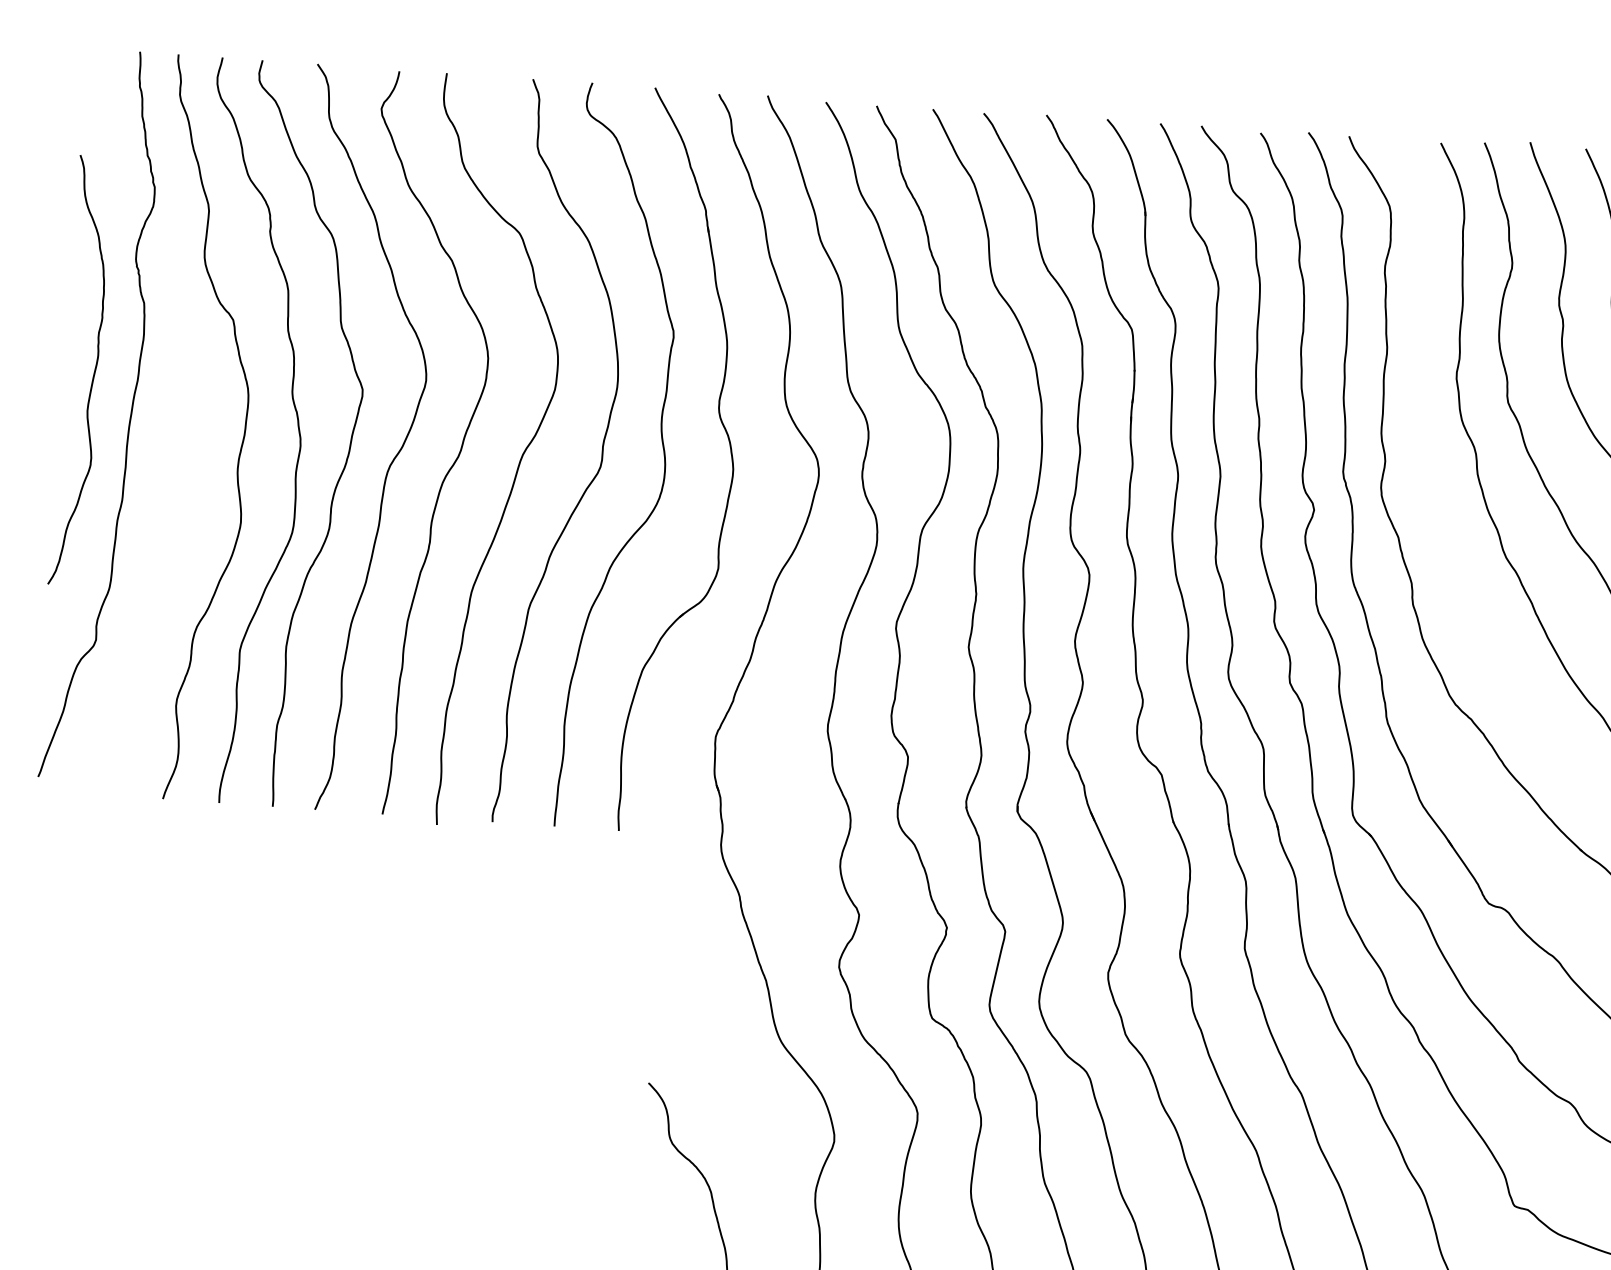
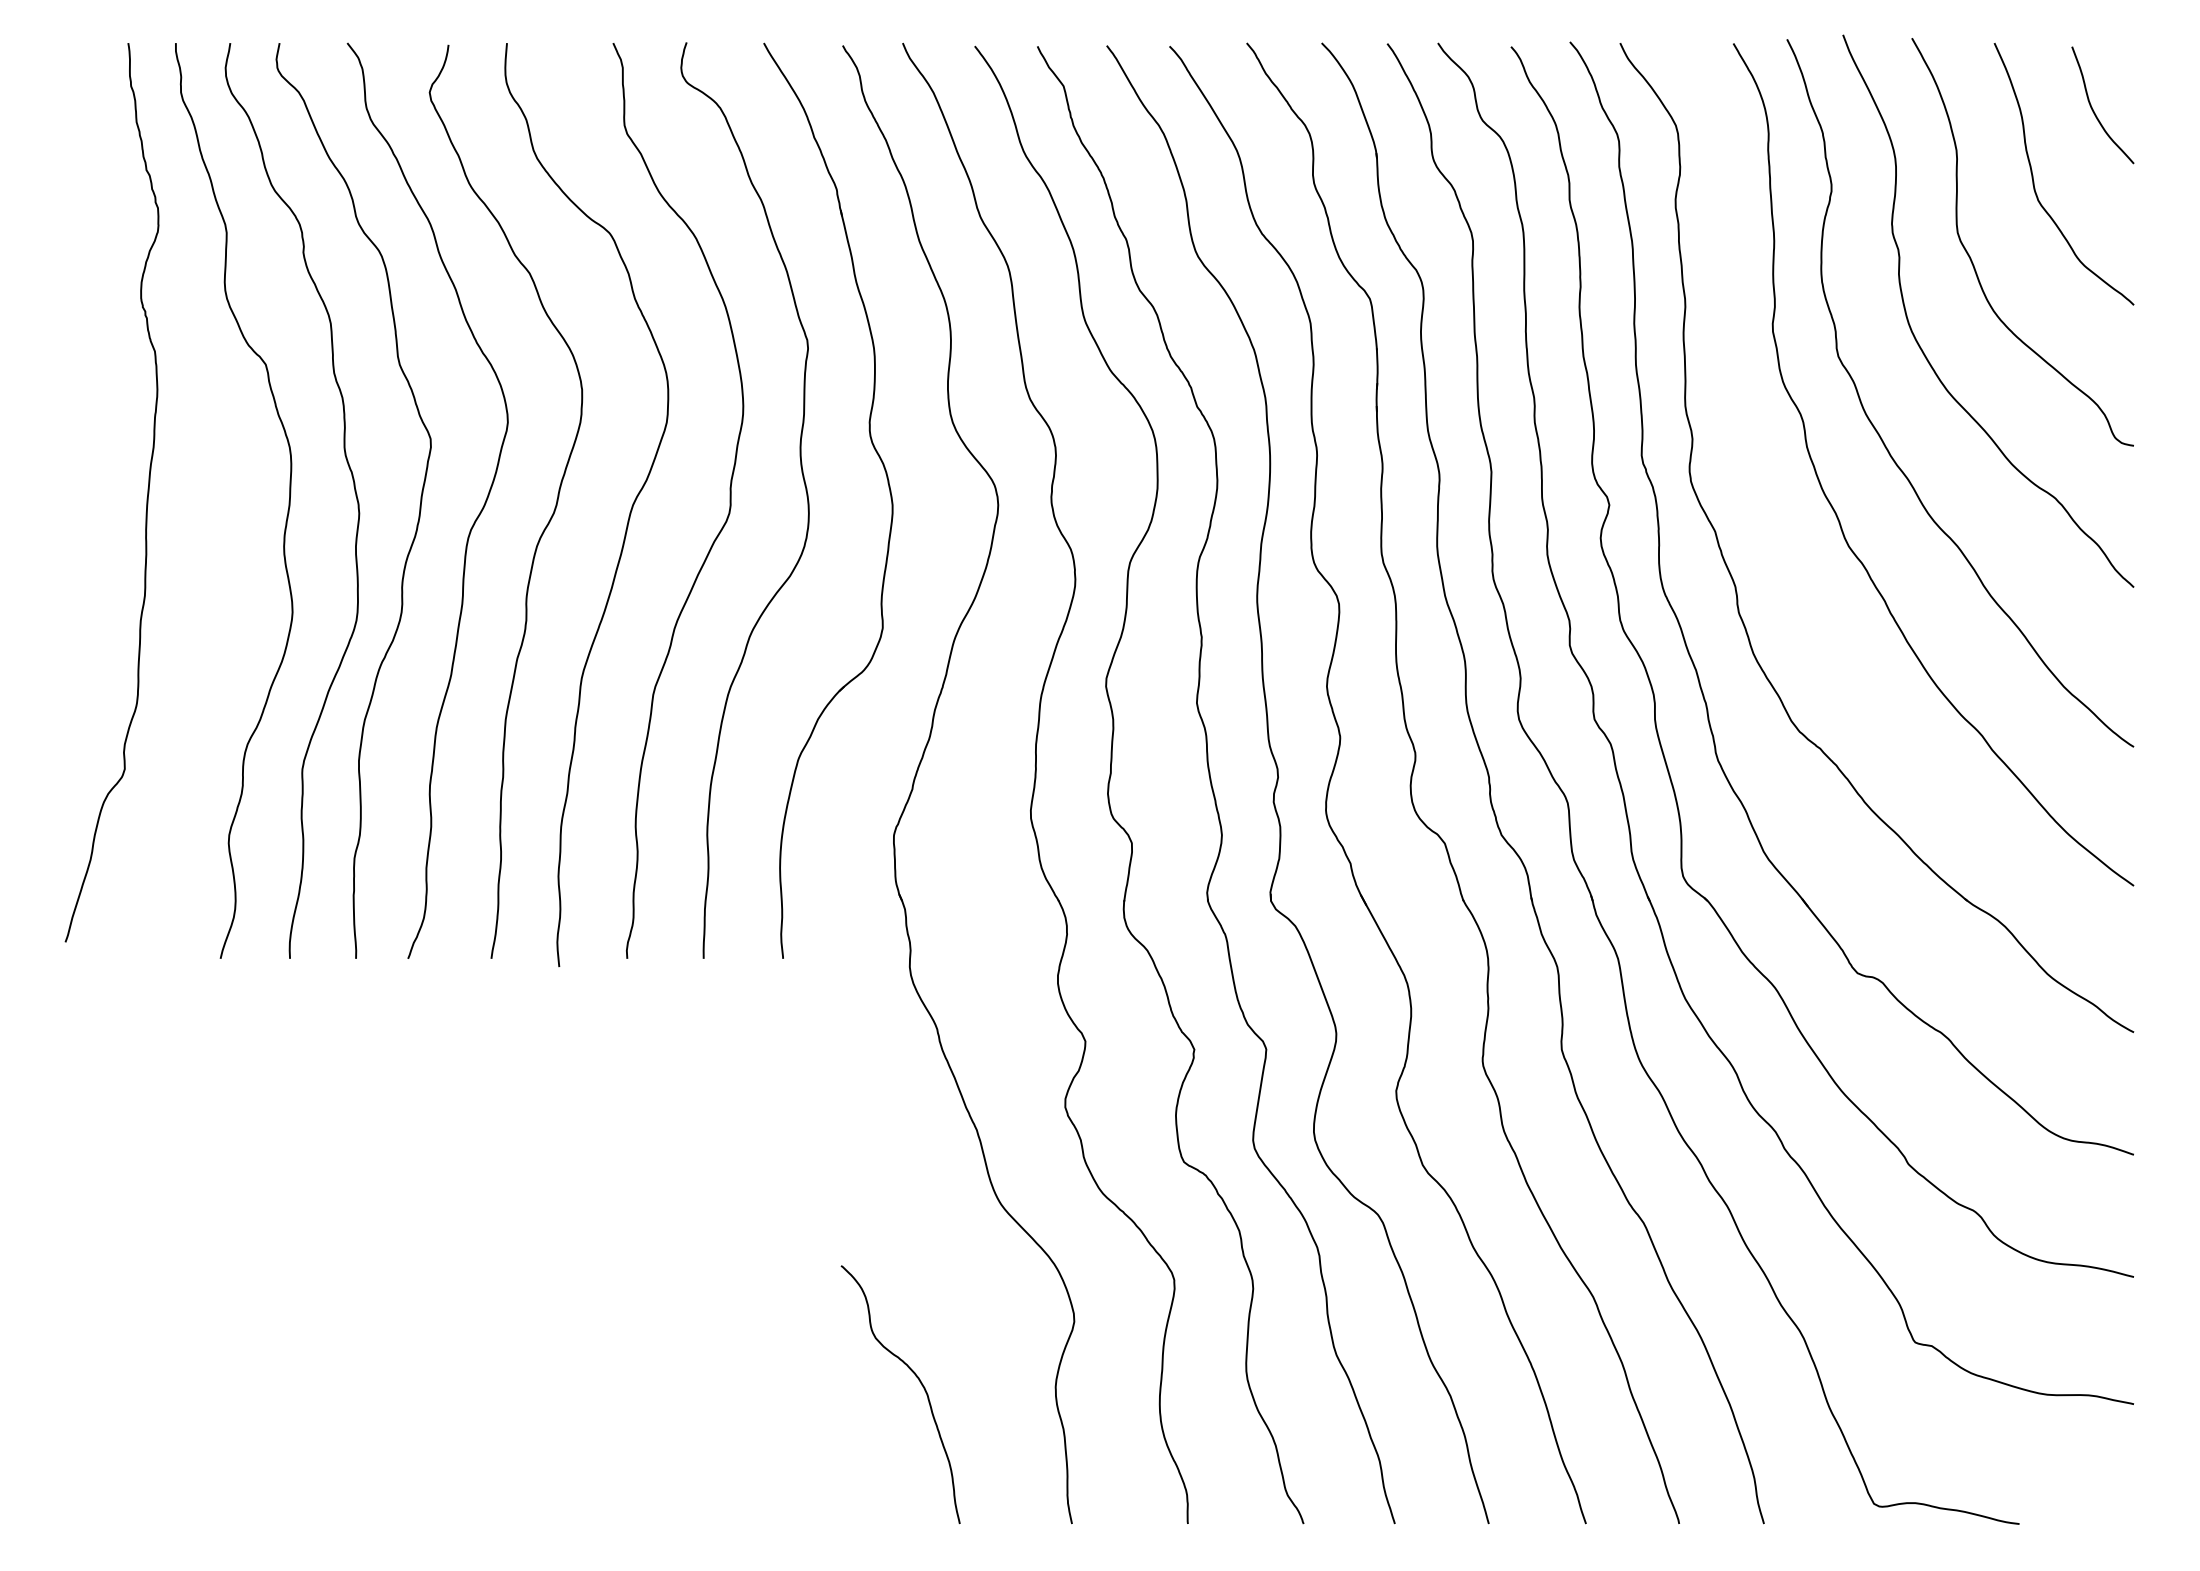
curve: (93, 374) -> (98, 443), removed

